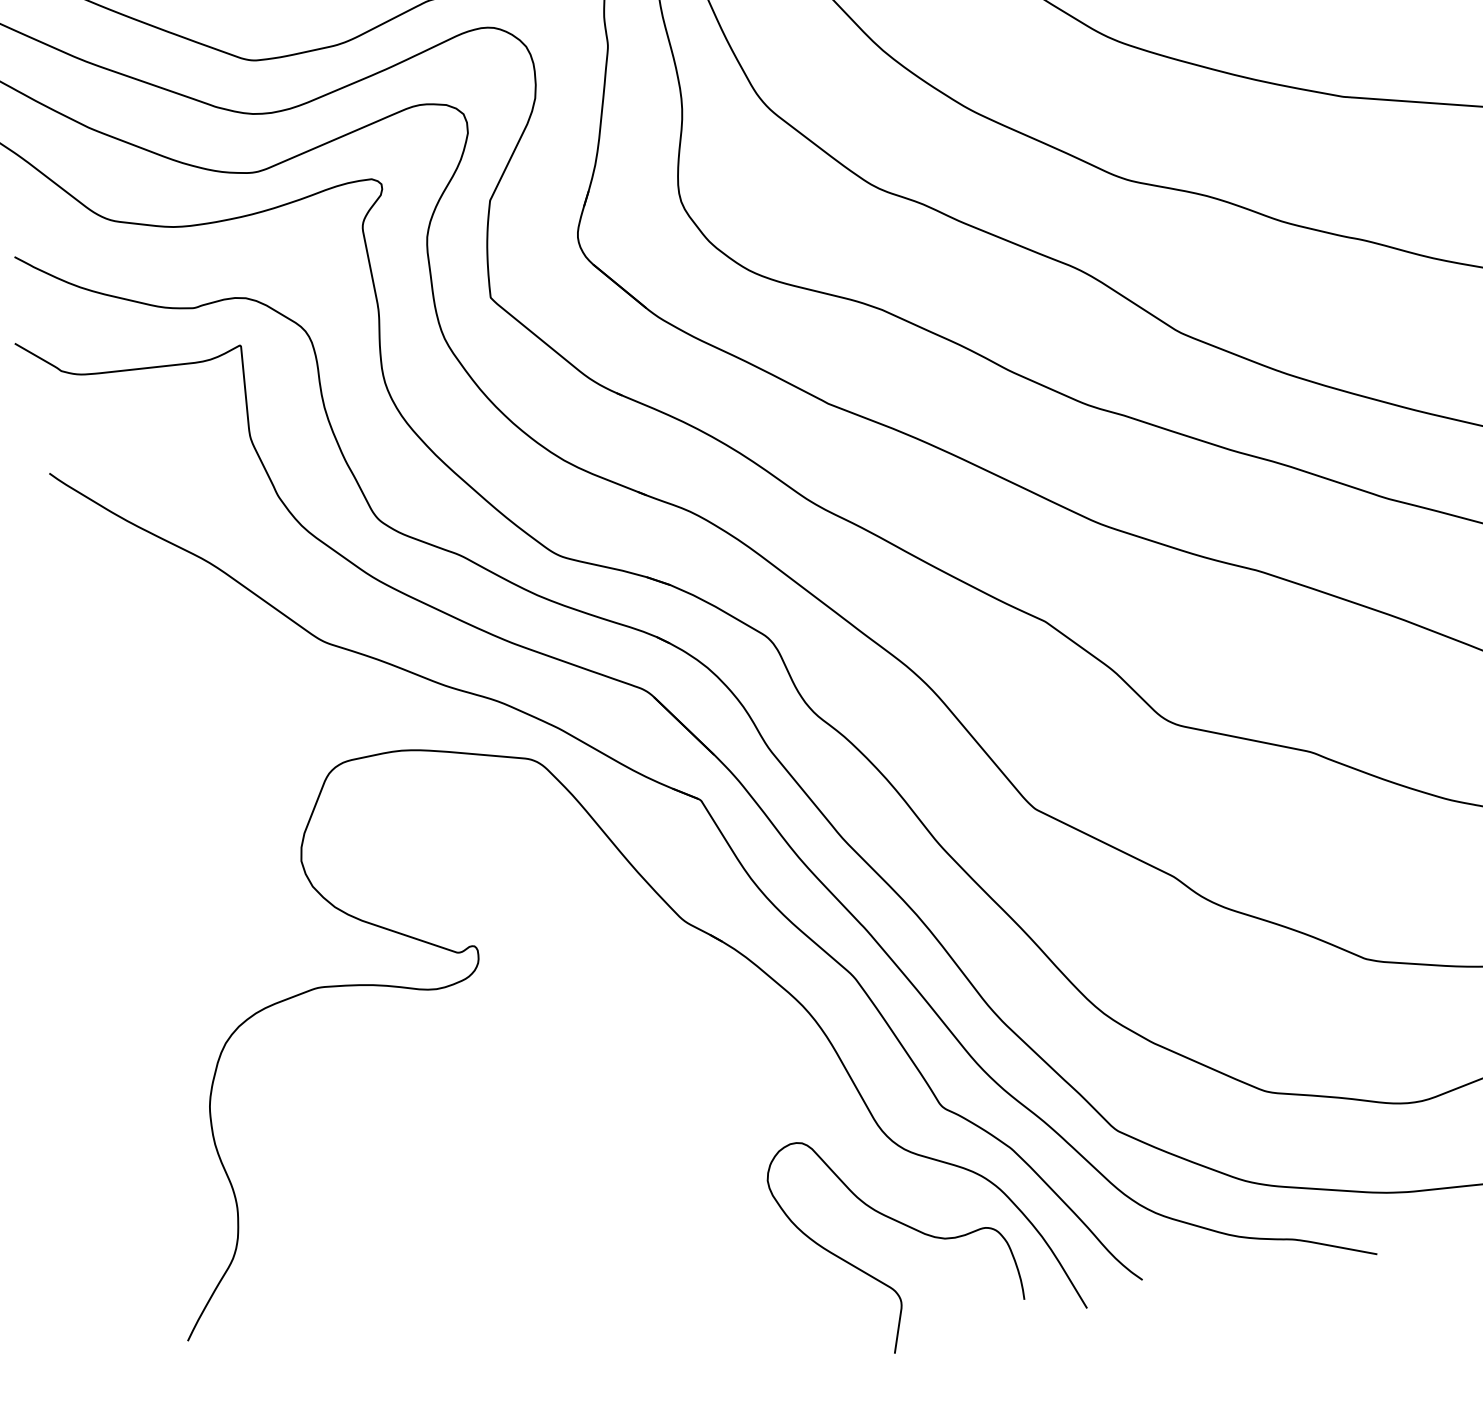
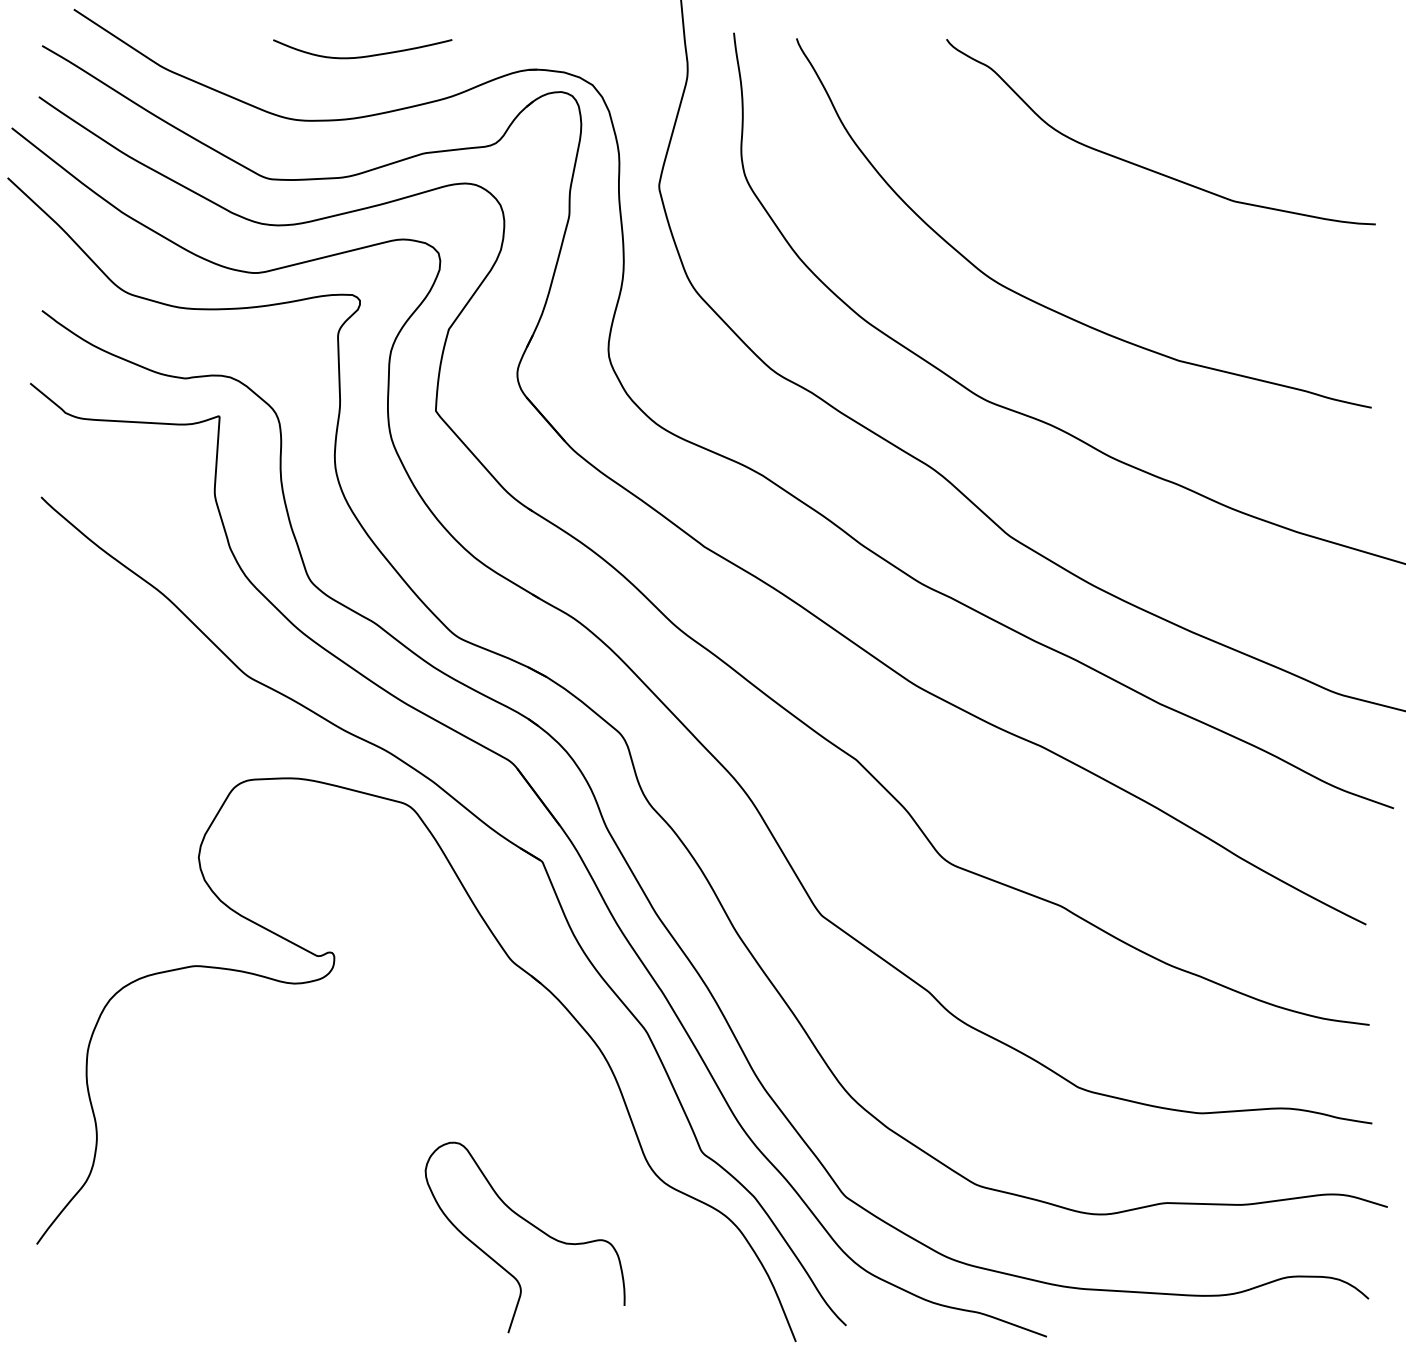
curve: (901, 1224) -> (531, 1225), moved

